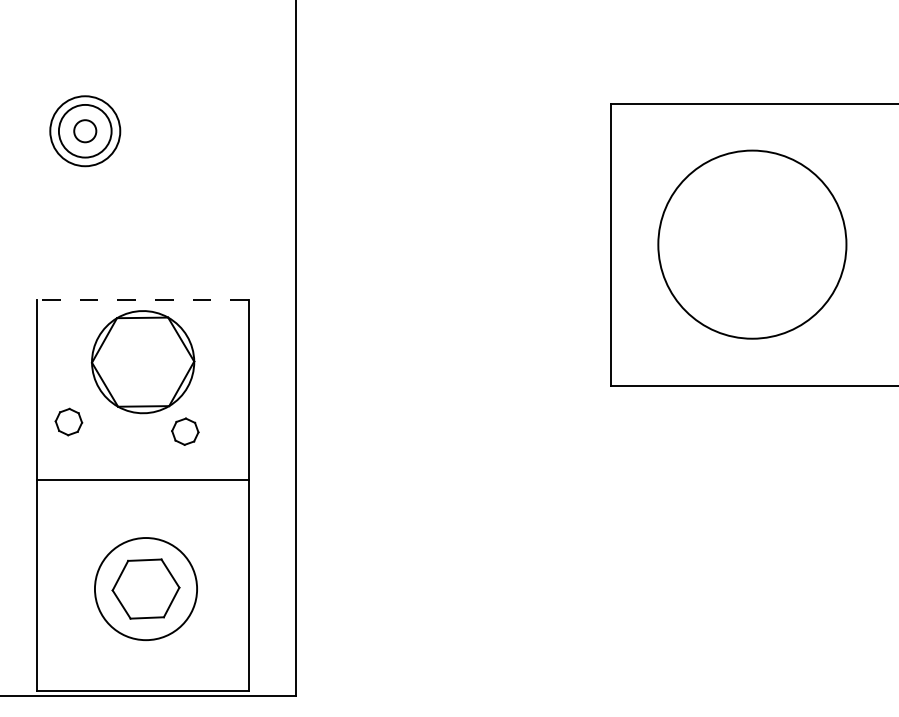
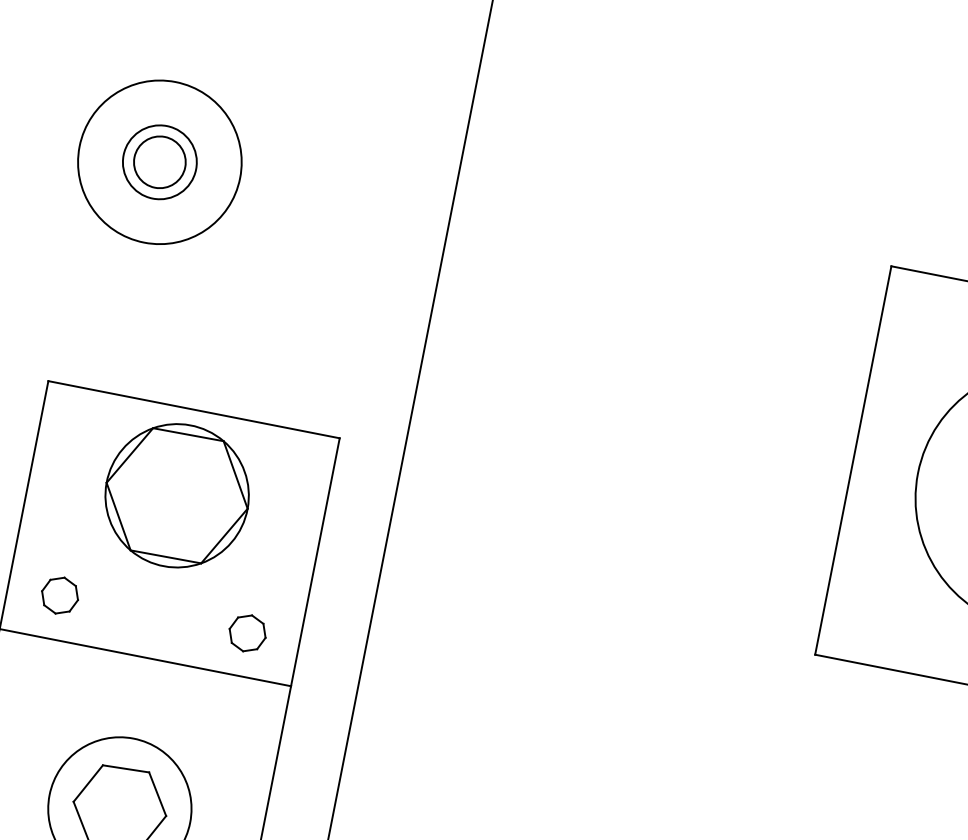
circle: (84, 130) -> (159, 161), size x1.67
circle: (84, 130) -> (159, 161), size x1.67
line: (143, 299) -> (194, 409), dashed -> solid
part: (68, 421) -> (59, 594), moved
part: (185, 431) -> (247, 633), moved

